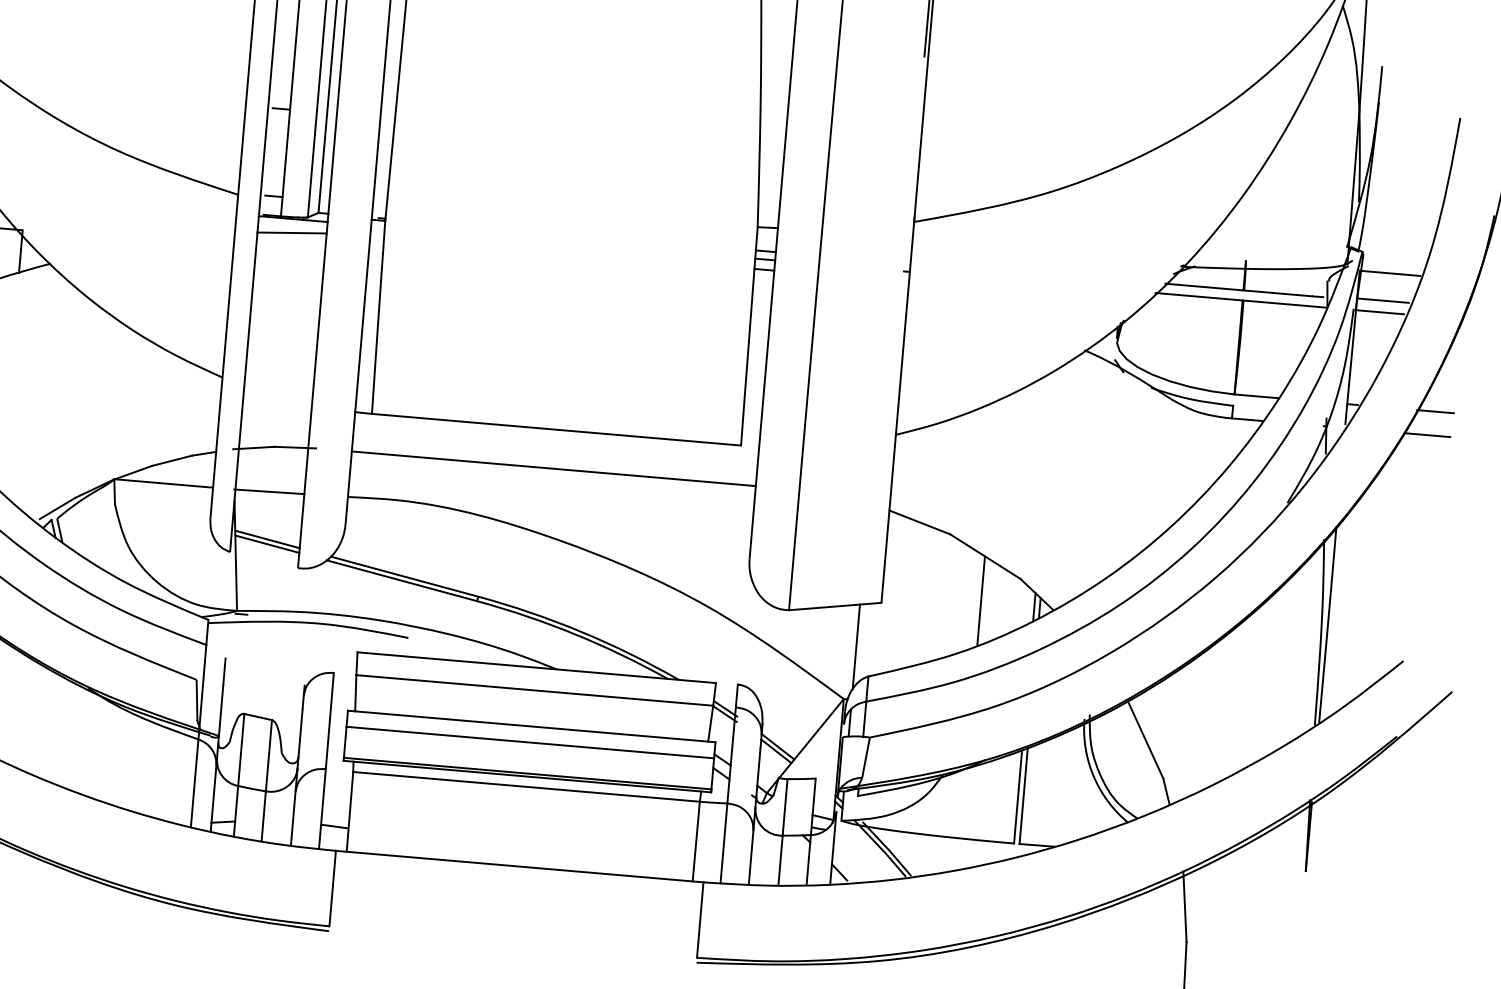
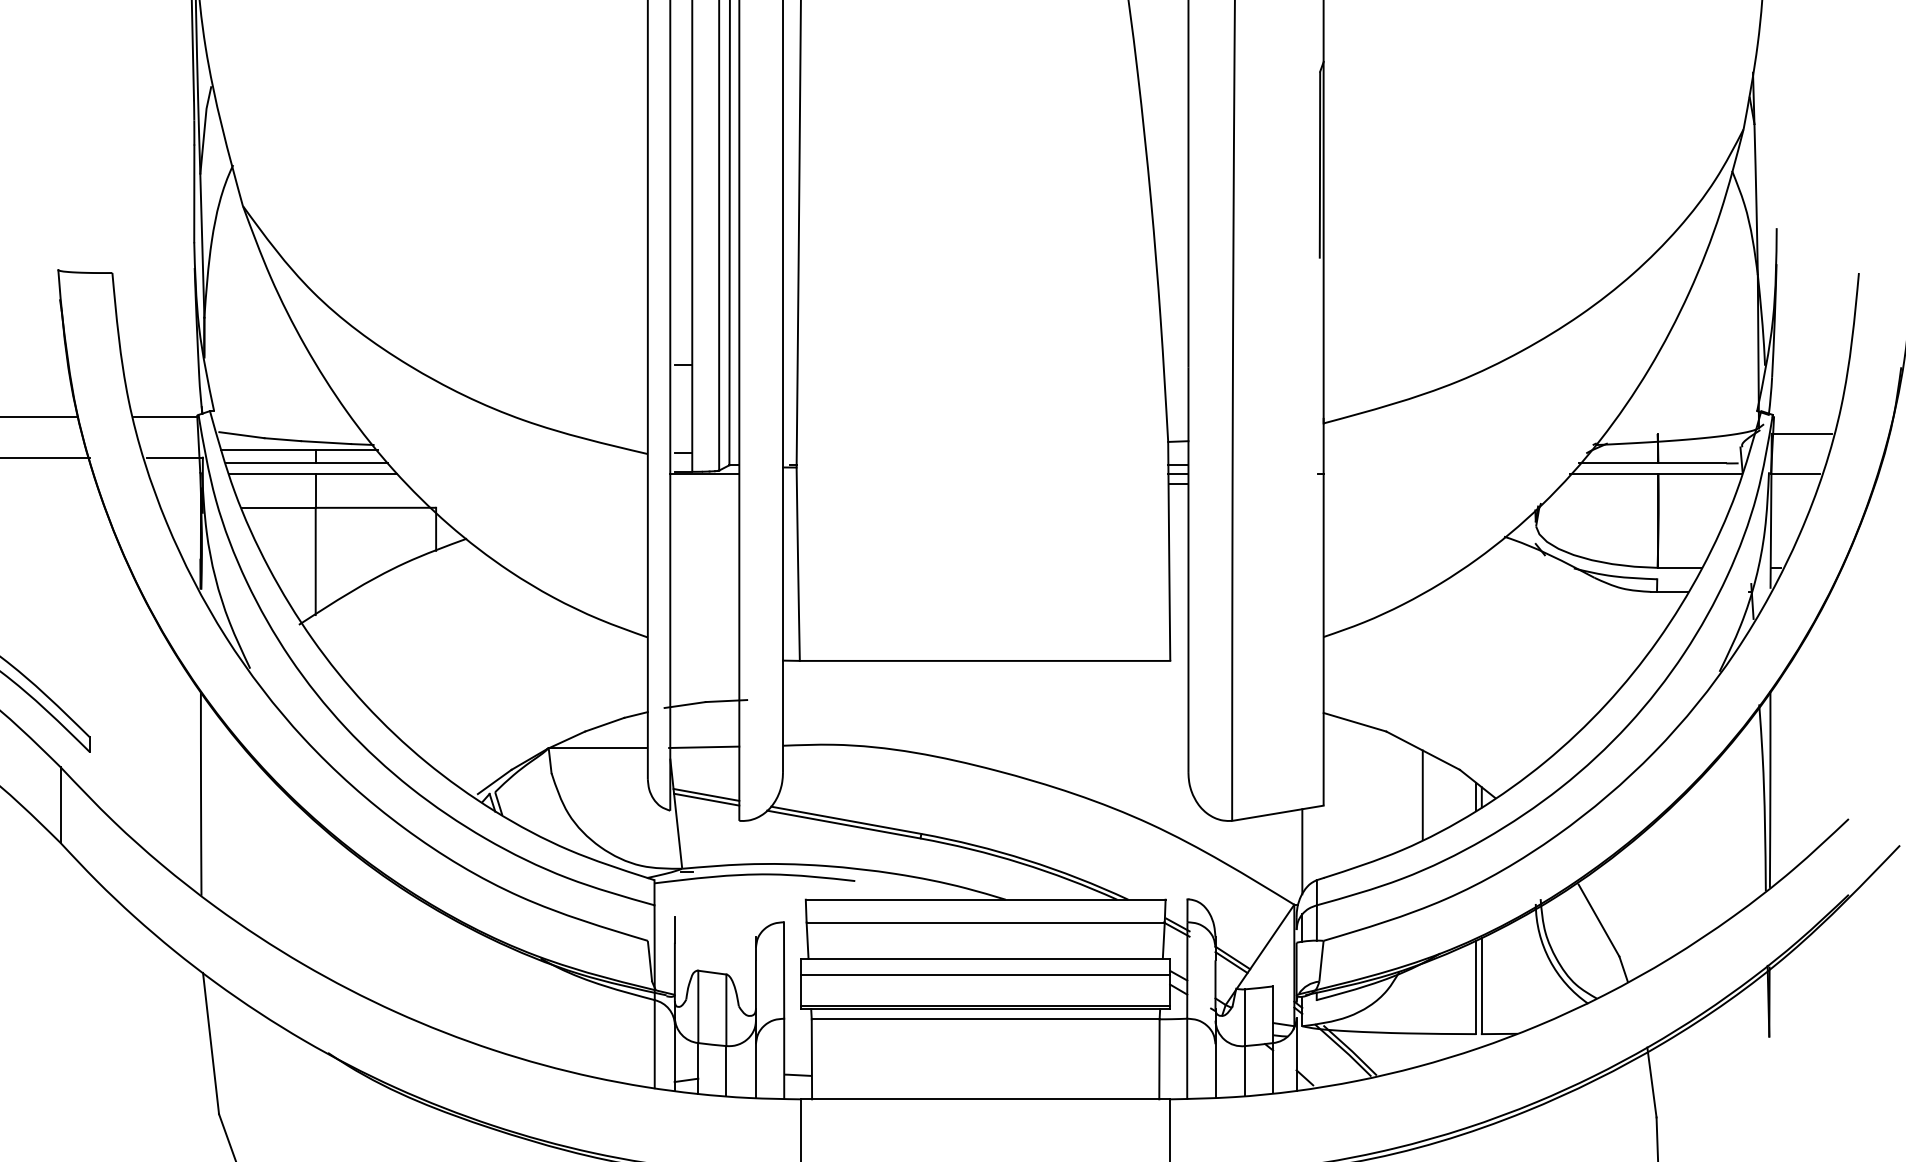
line: (291, 232) -> (704, 487), removed
line: (1383, 300) -> (1797, 461), removed
line: (1434, 411) -> (1858, 567), removed
line: (1427, 434) -> (1853, 591), removed
line: (553, 469) -> (985, 700), removed

